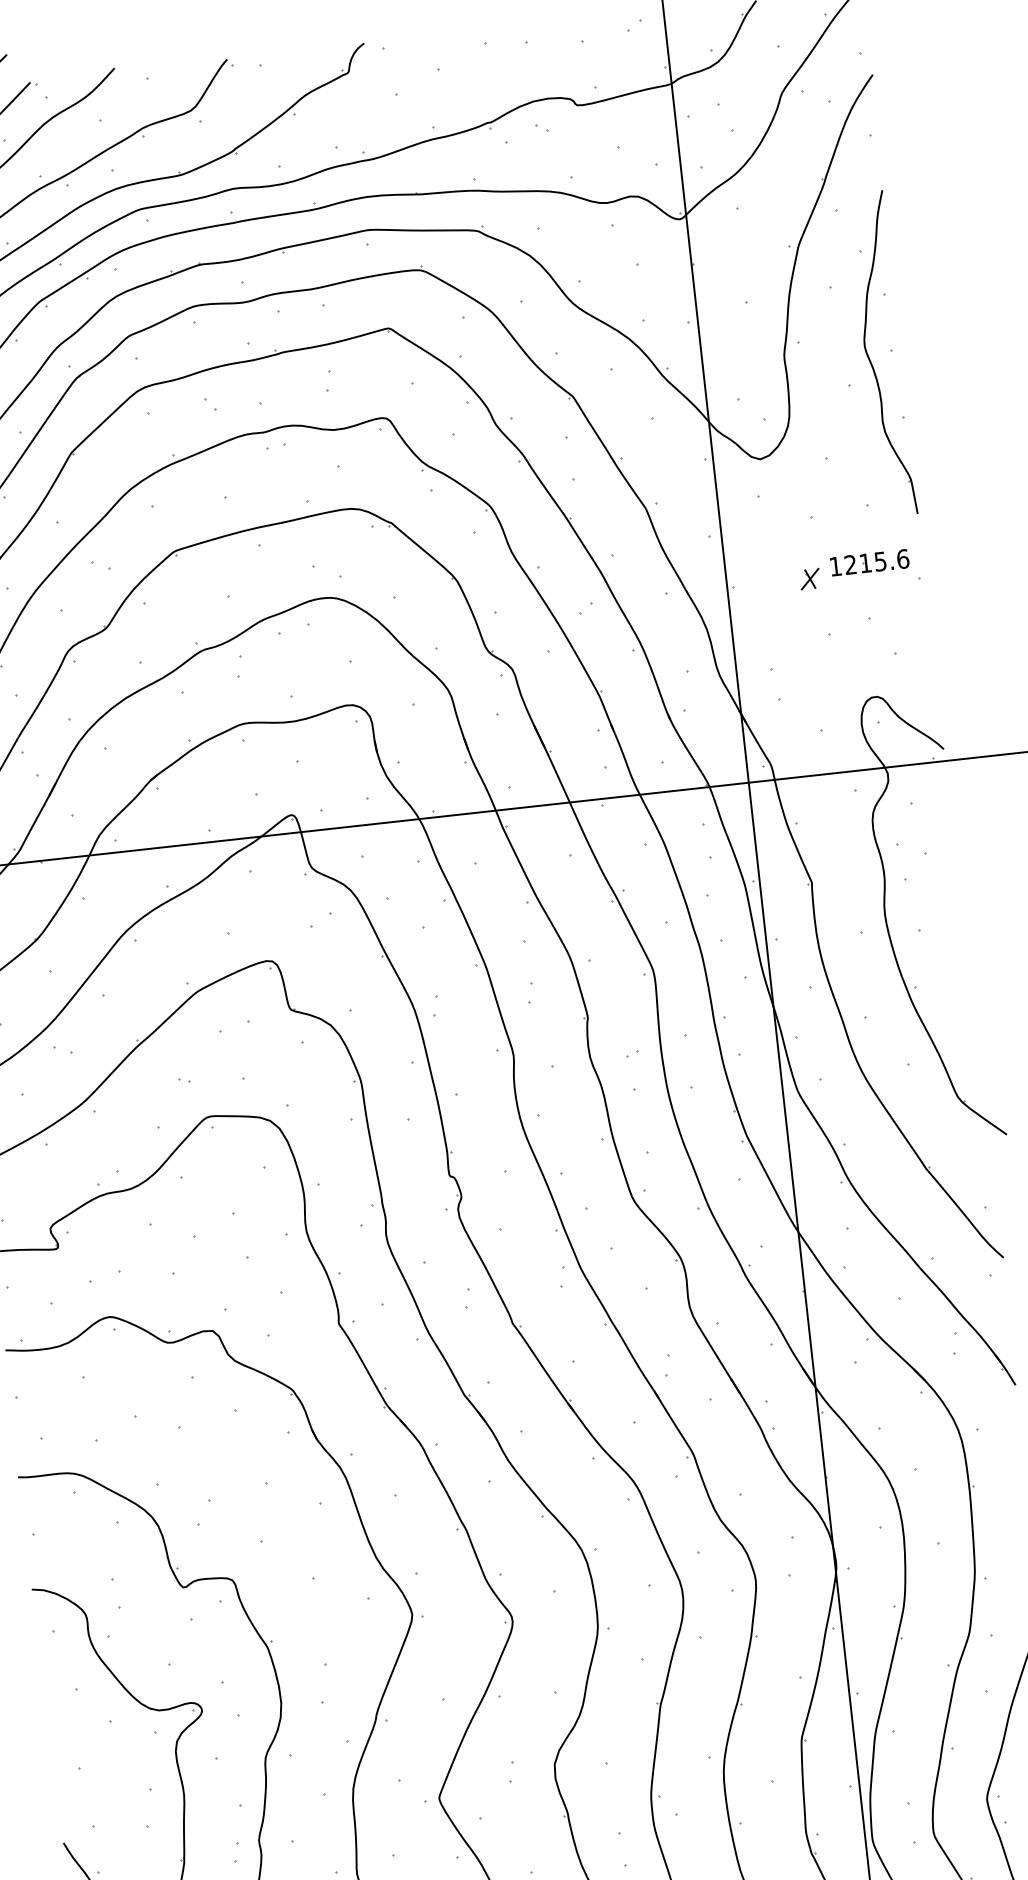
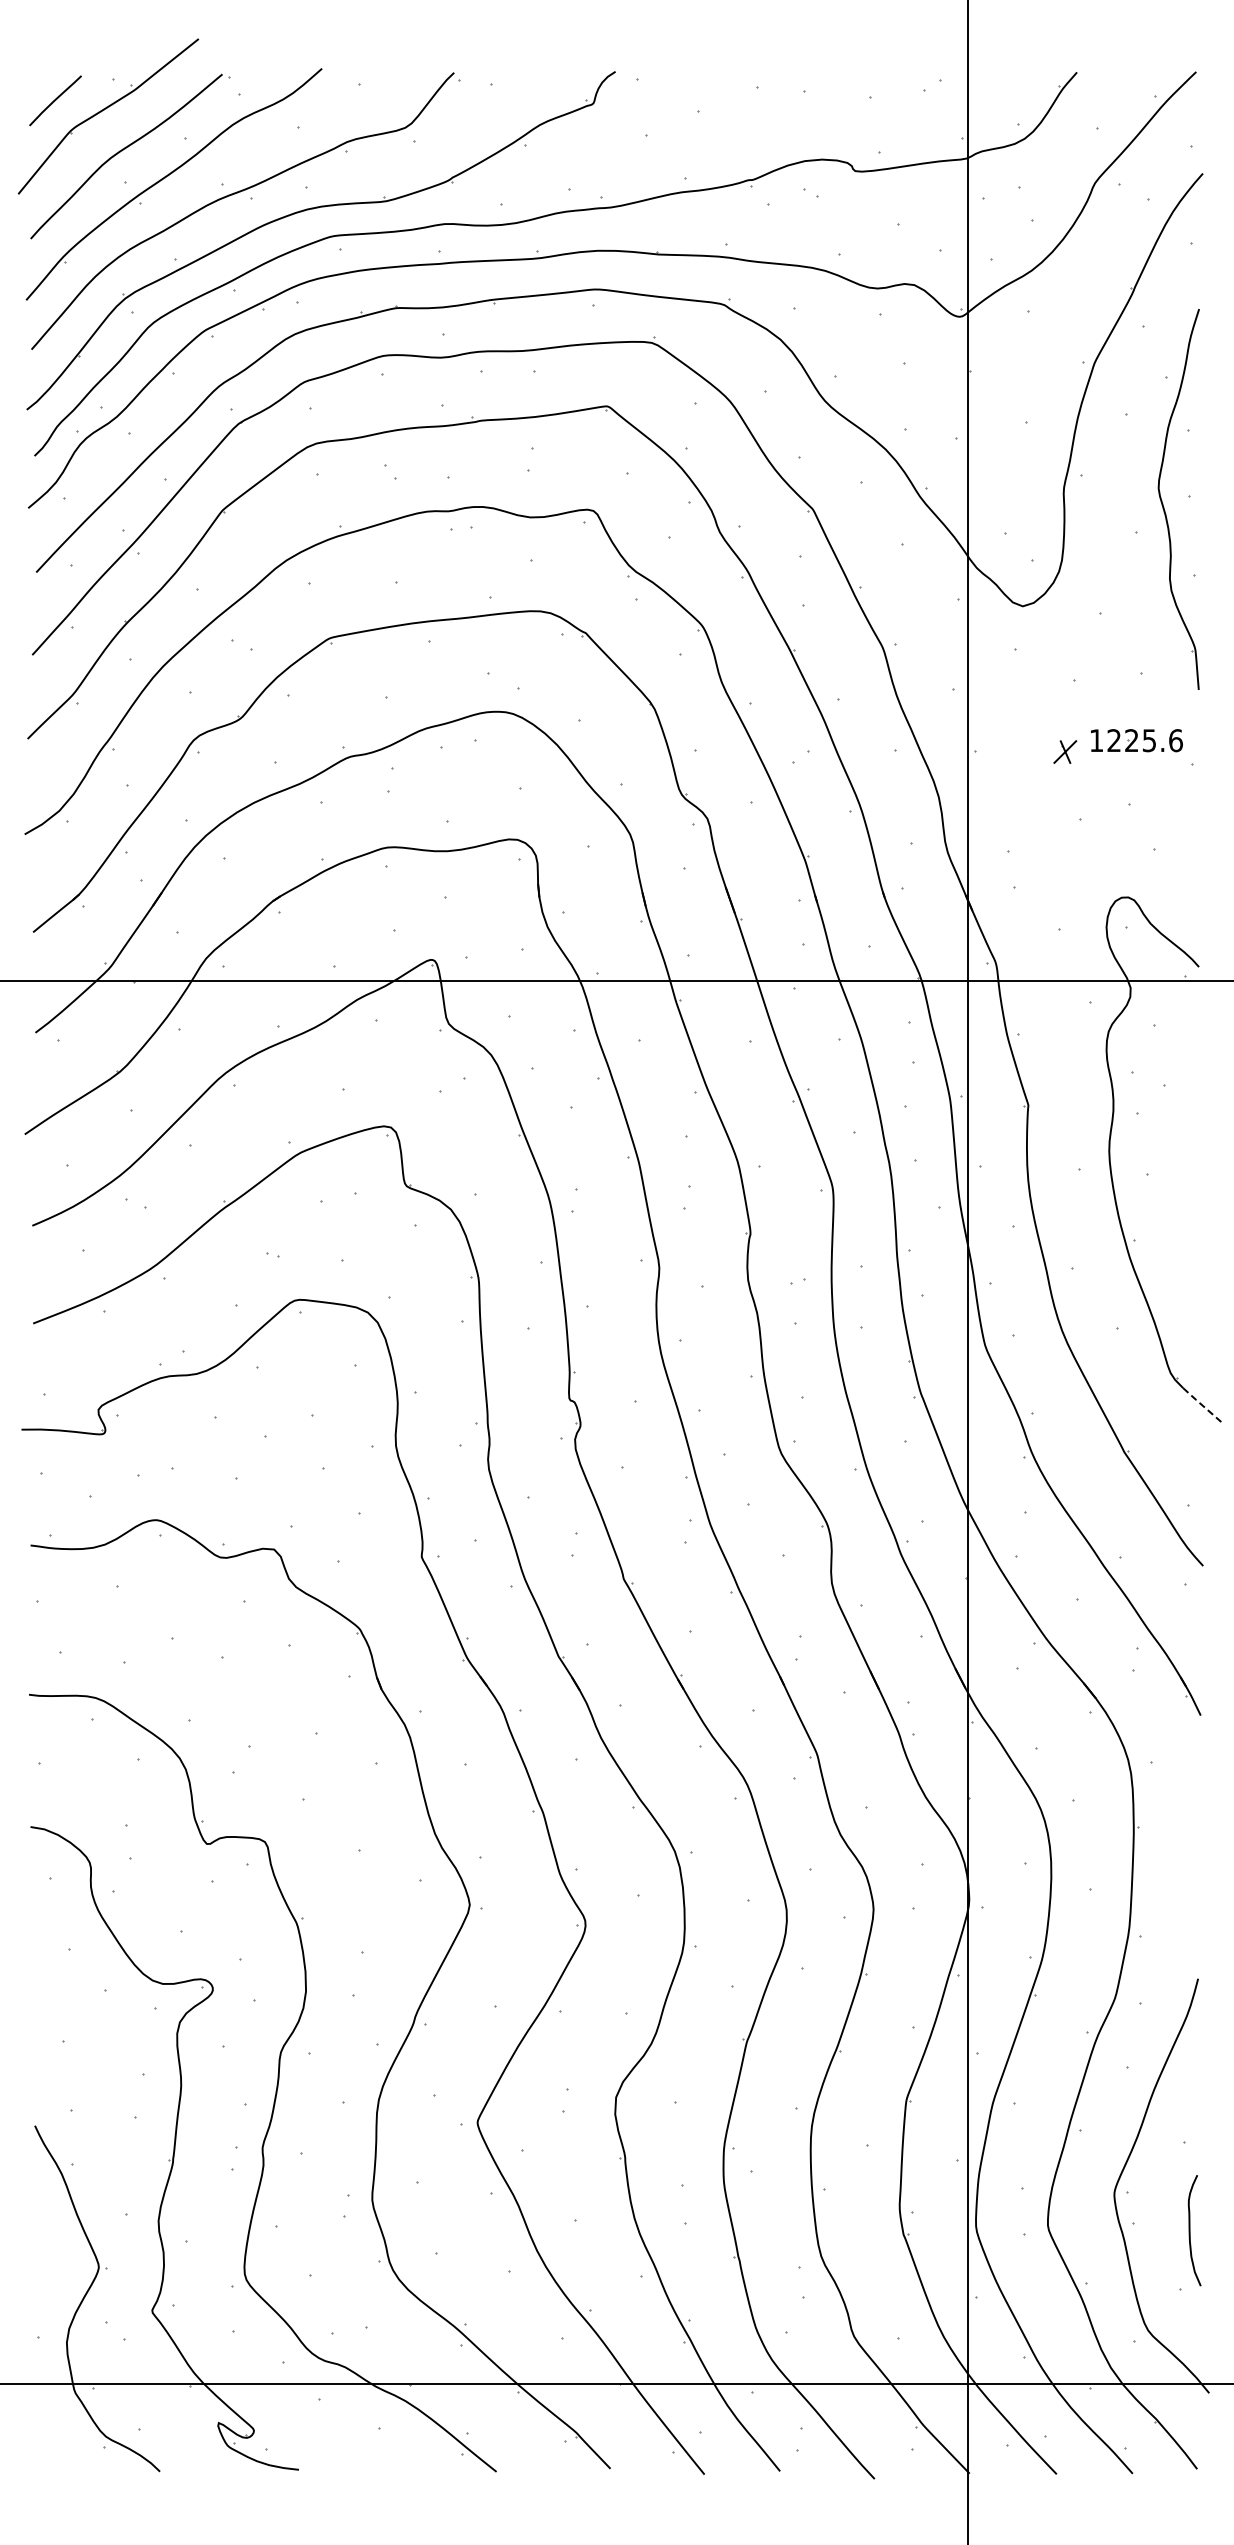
text: (865, 563) -> (1131, 740), 1215.6 -> 1225.6
line: (988, 1121) -> (1202, 1405), solid -> dashed

